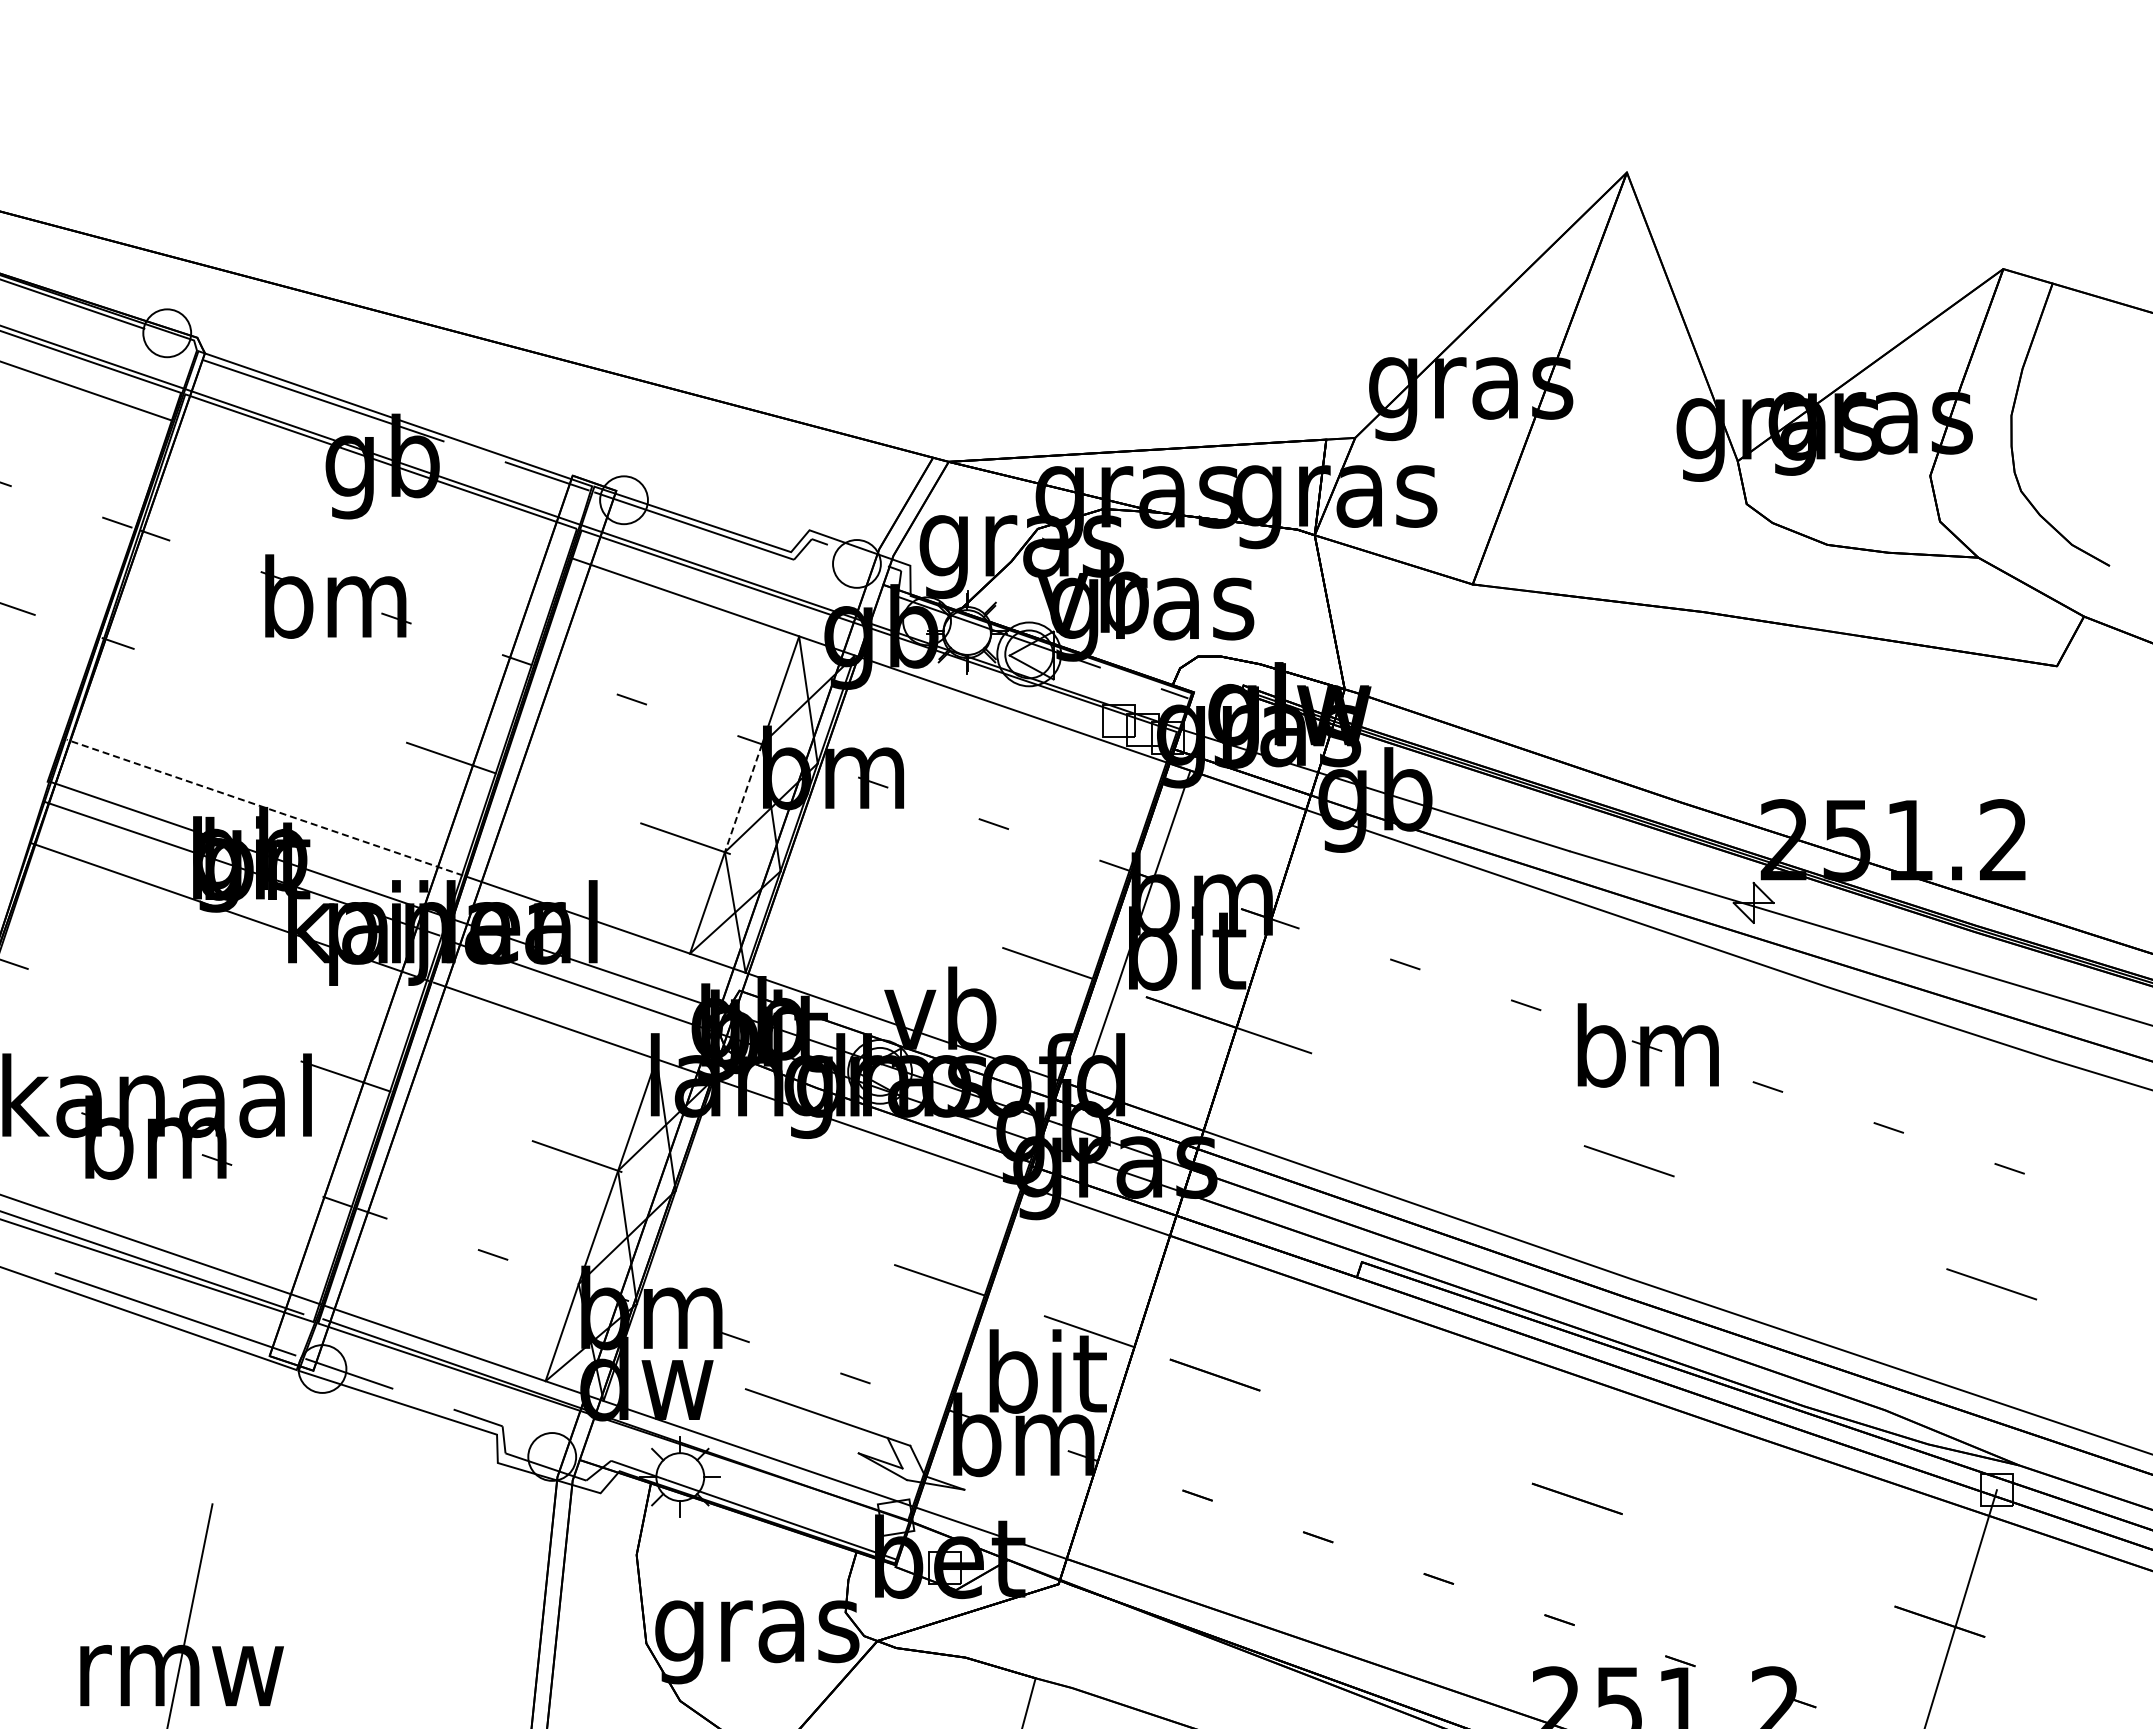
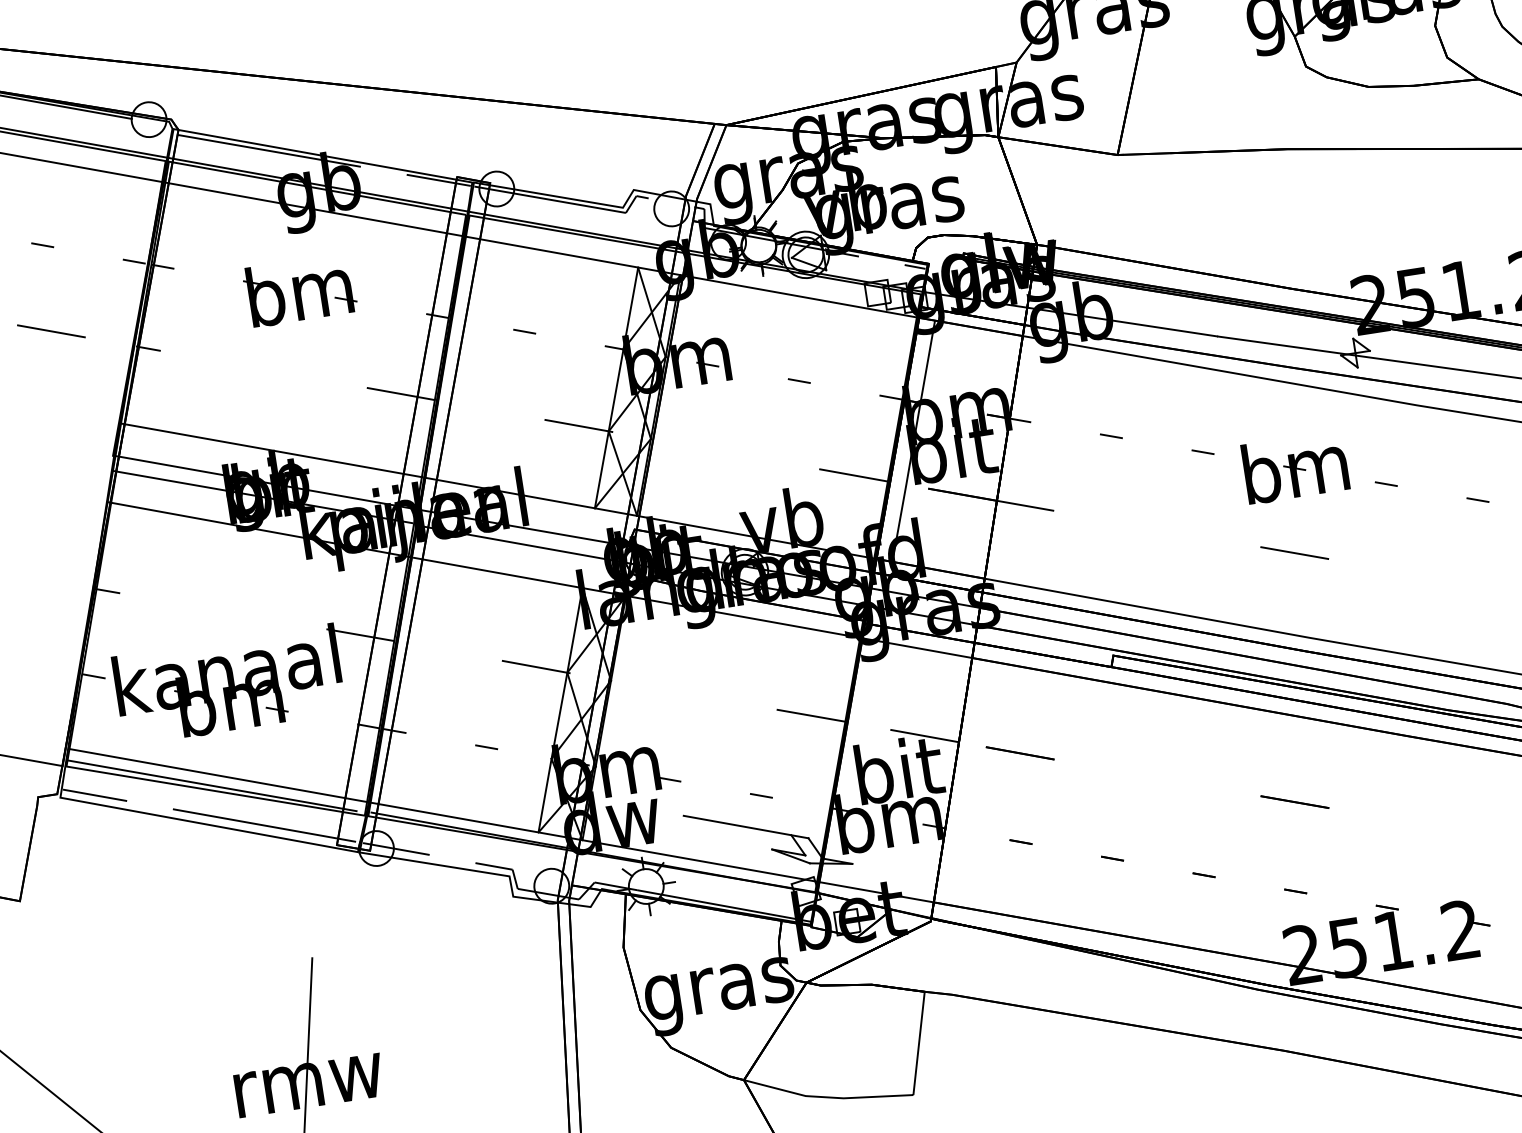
line: (371, 488) -> (313, 208), added
line: (743, 798) -> (616, 390), dashed -> solid
line: (264, 807) -> (272, 450), dashed -> solid

